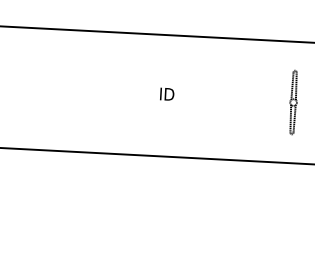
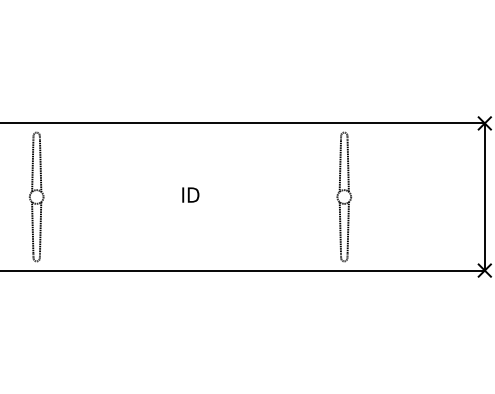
part: (40, 88) -> (36, 196), added
part: (293, 102) -> (343, 196), size x1.67

